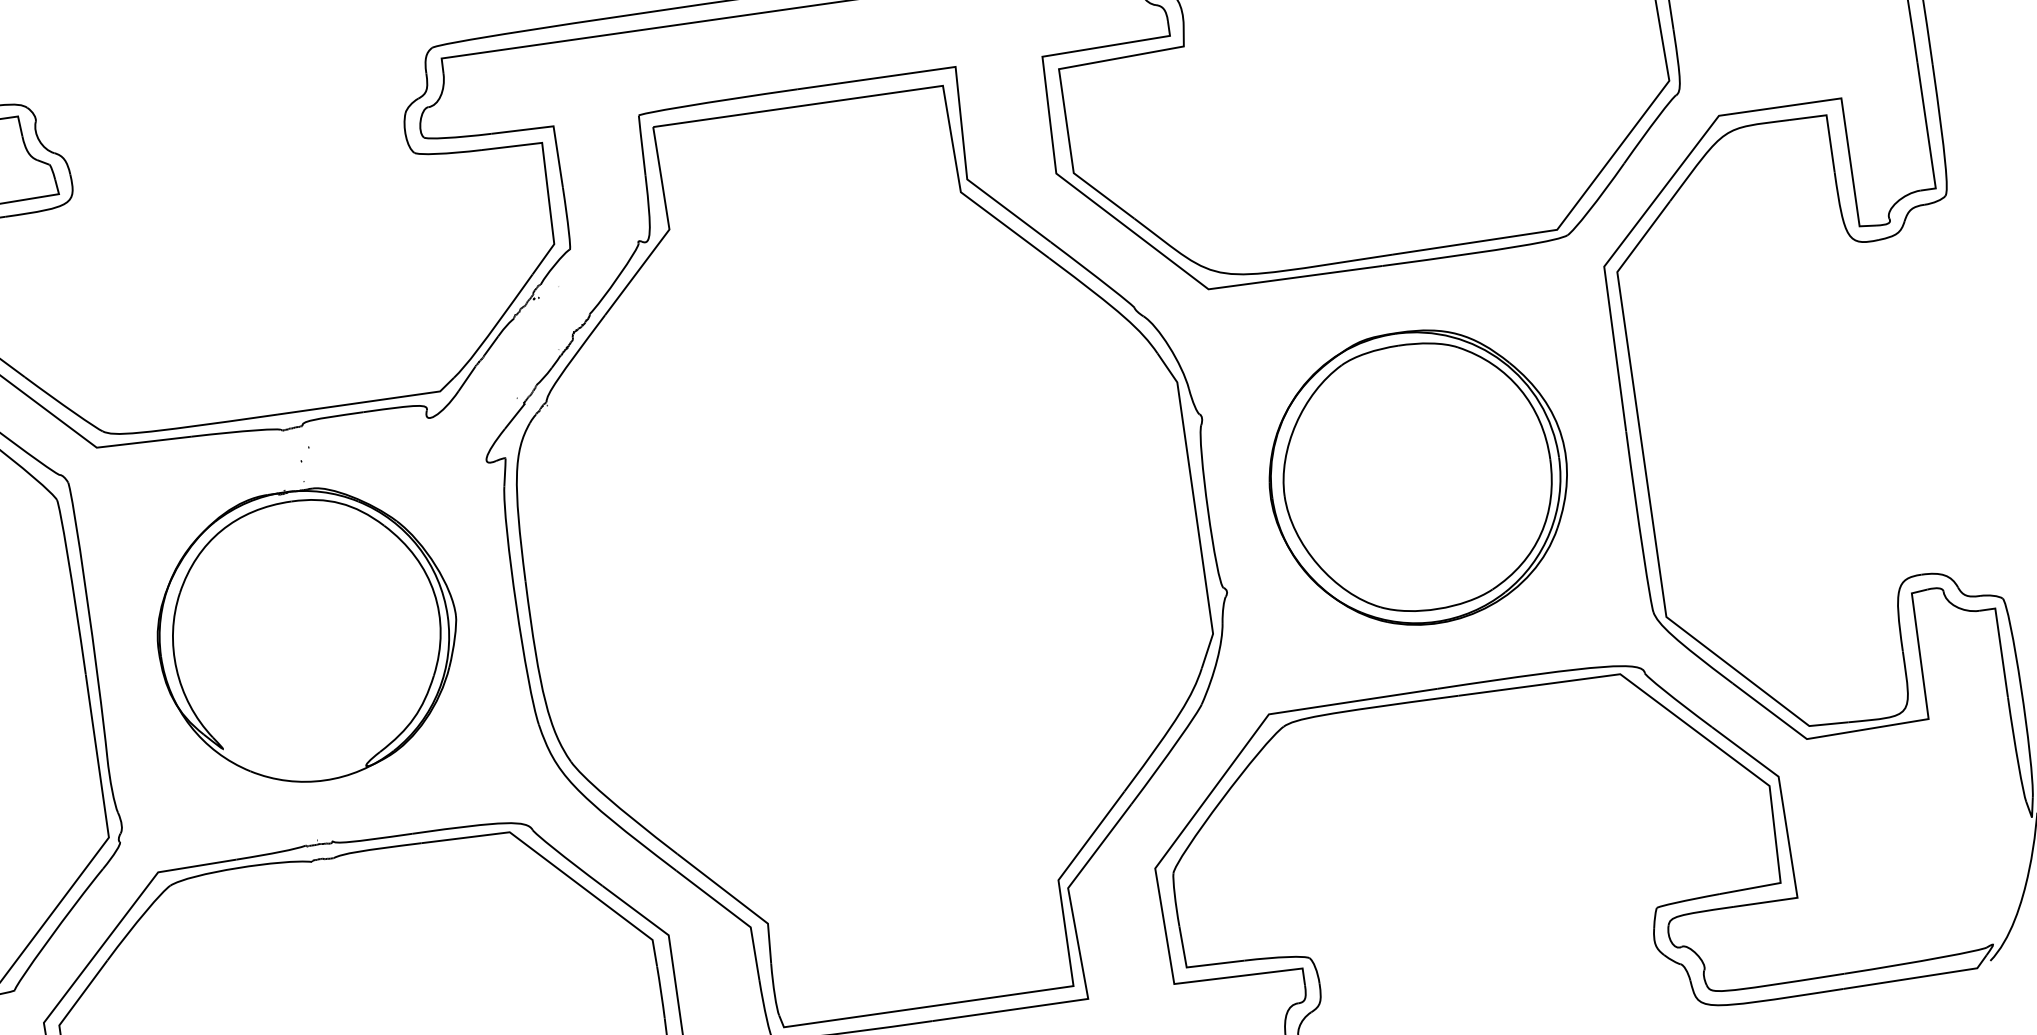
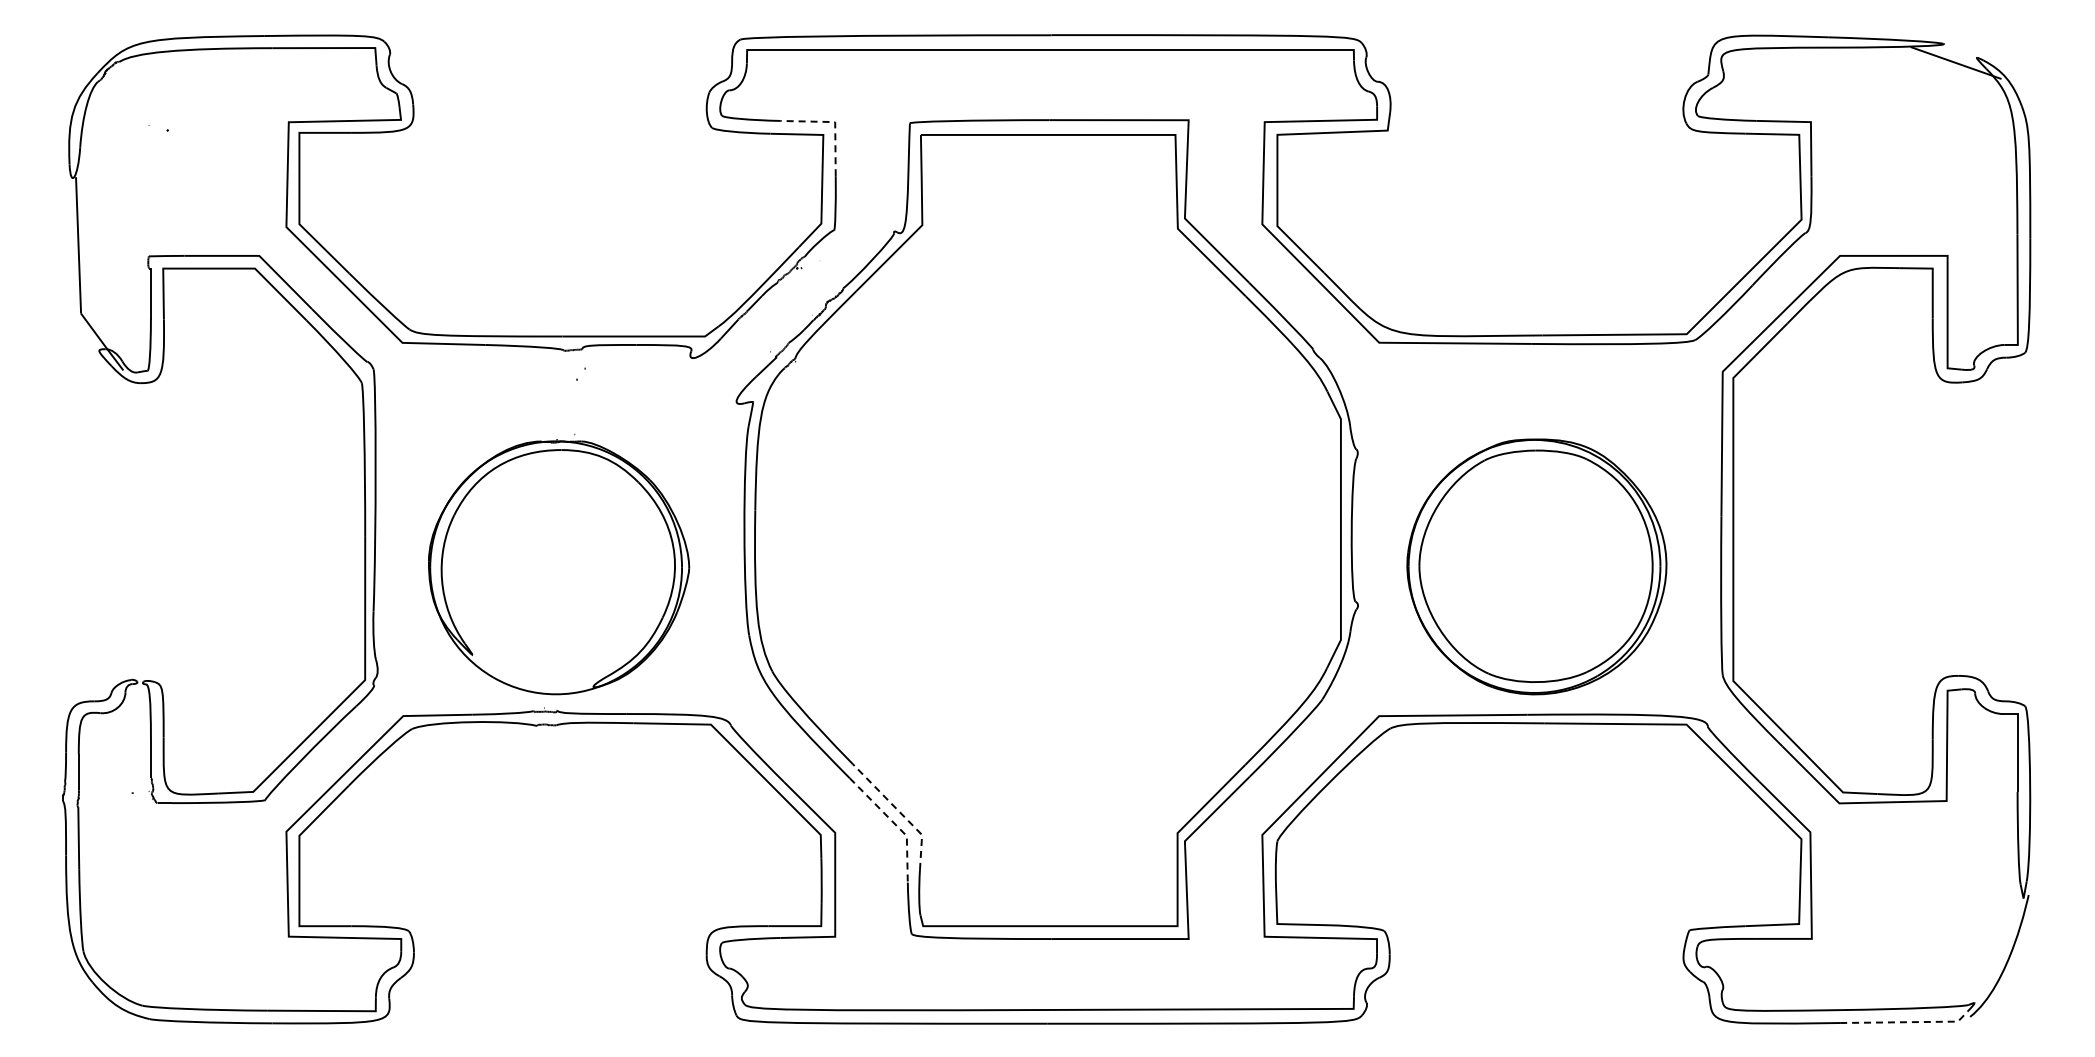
line: (553, 126) -> (835, 122), solid -> dashed
part: (1417, 477) -> (1536, 566), moved
part: (307, 632) -> (559, 564), moved
line: (738, 901) -> (899, 812), solid -> dashed
line: (735, 916) -> (895, 824), solid -> dashed
line: (1919, 977) -> (1907, 1022), solid -> dashed

